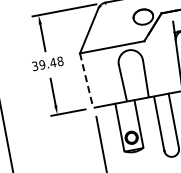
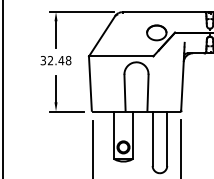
text: (42, 64) -> (50, 60), 39.48 -> 32.48
line: (86, 81) -> (90, 84), dashed -> solid

